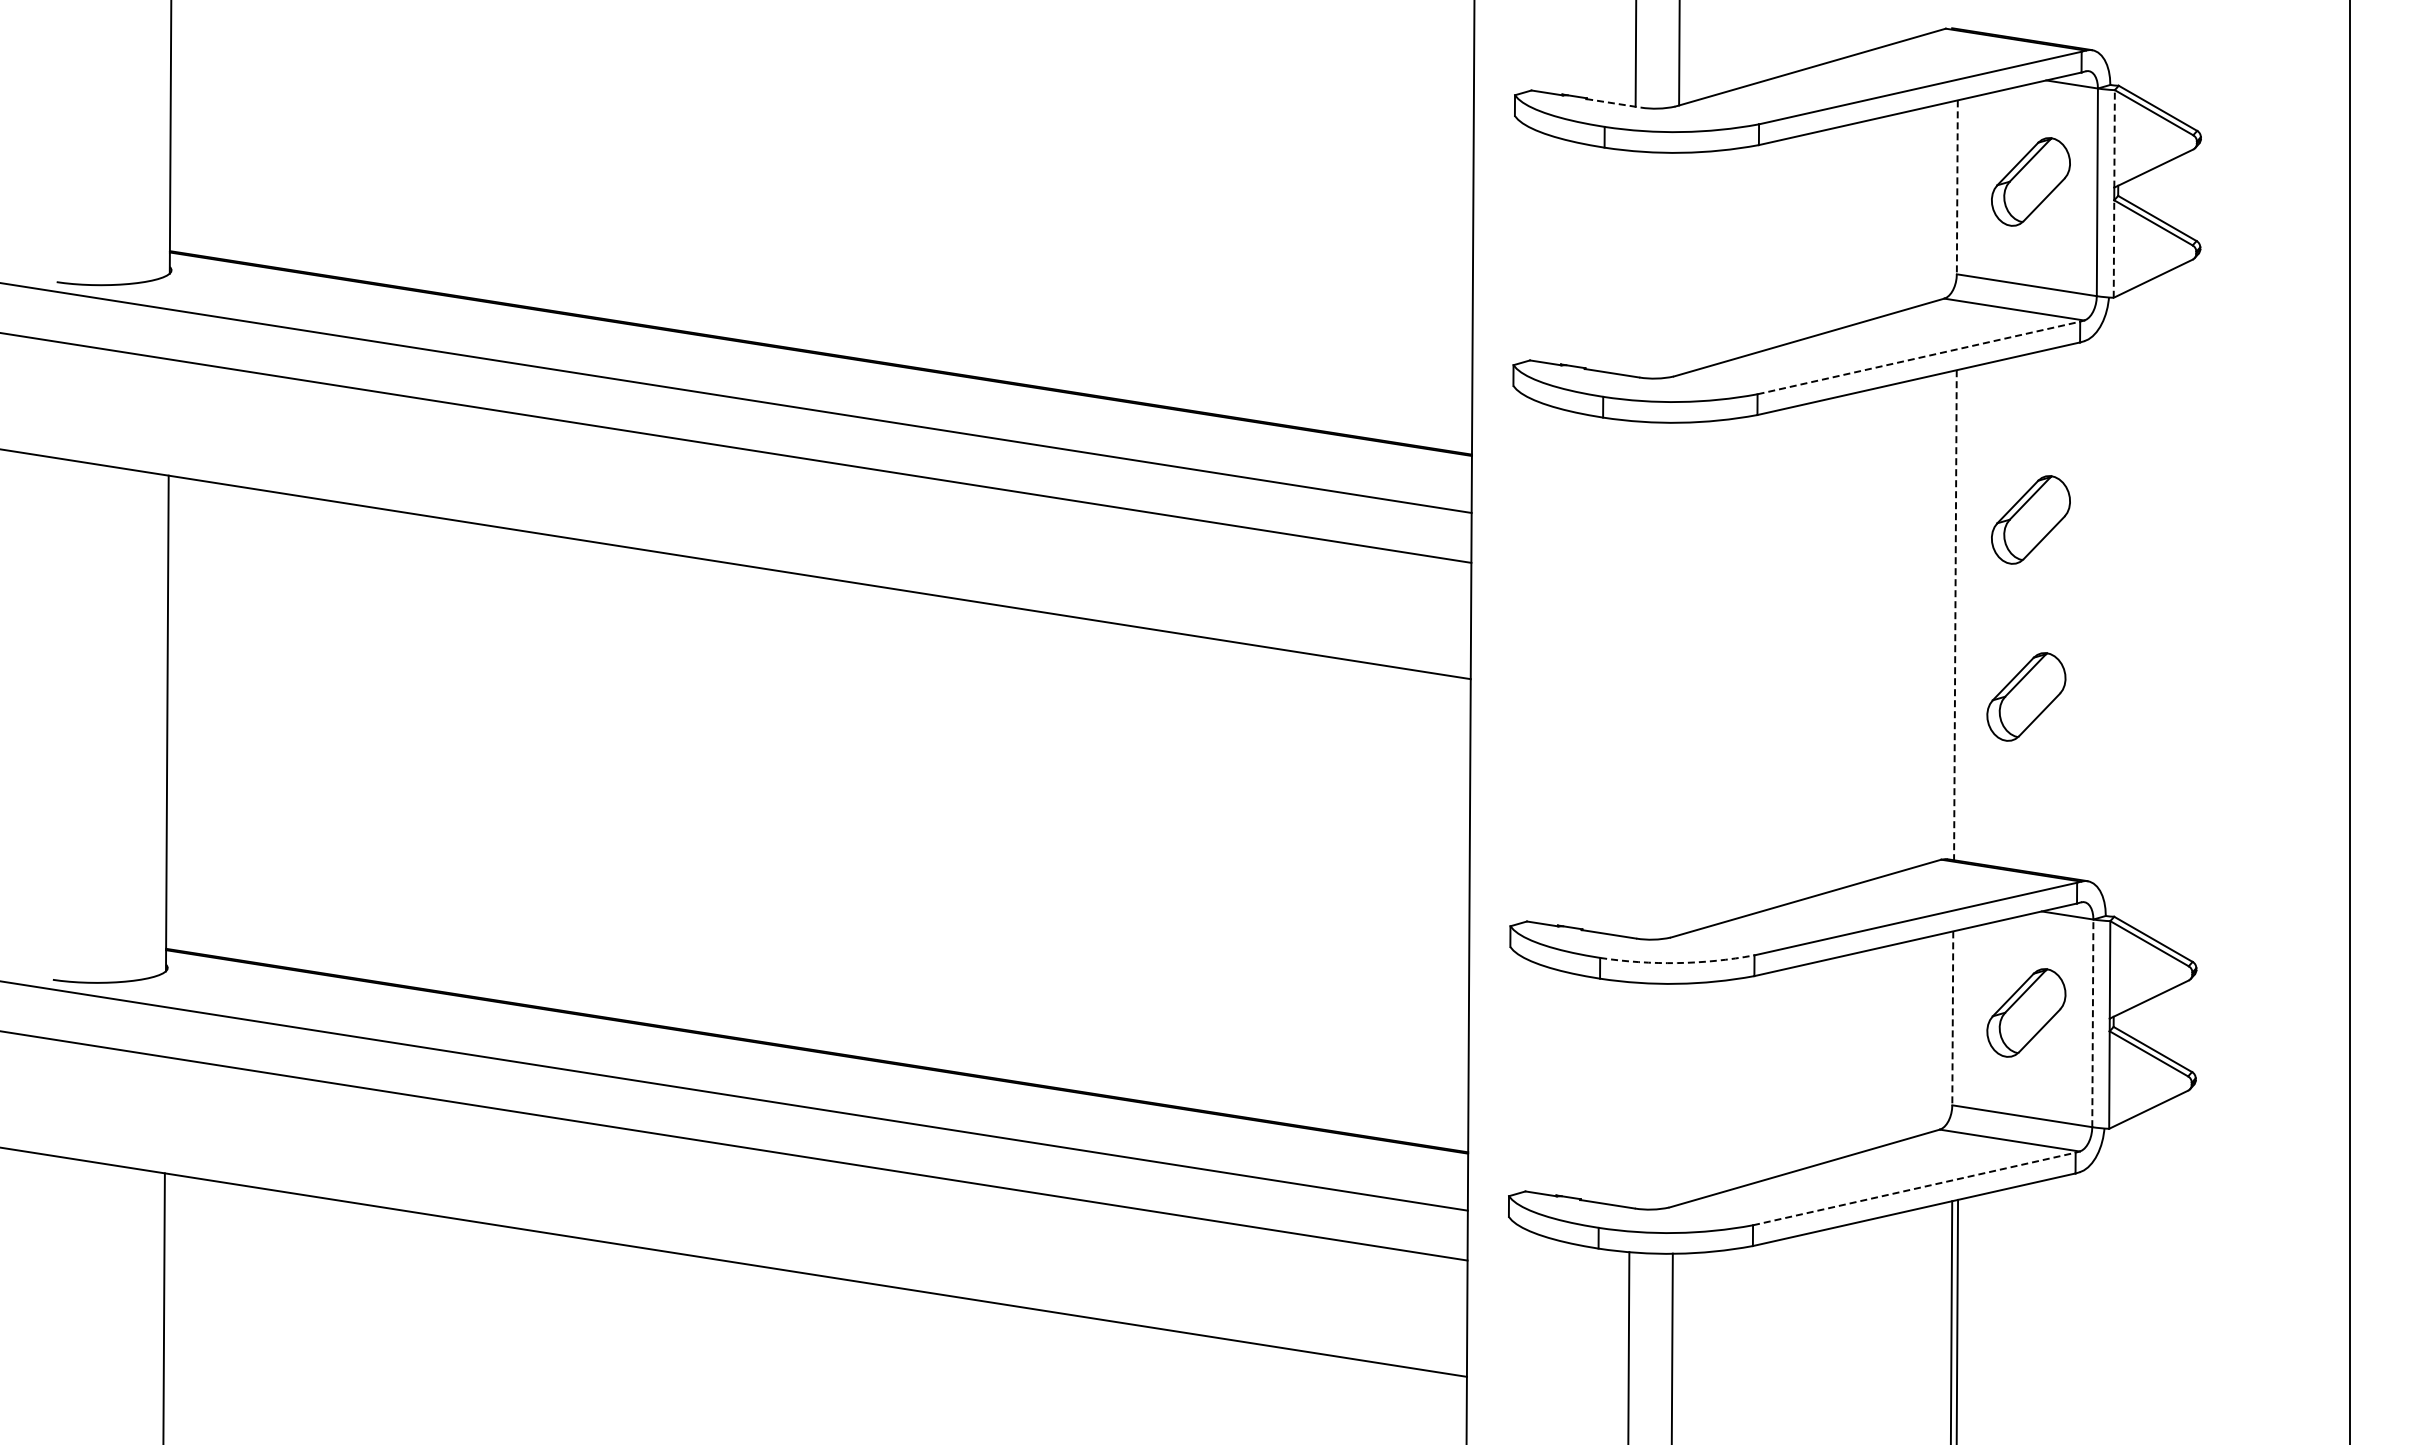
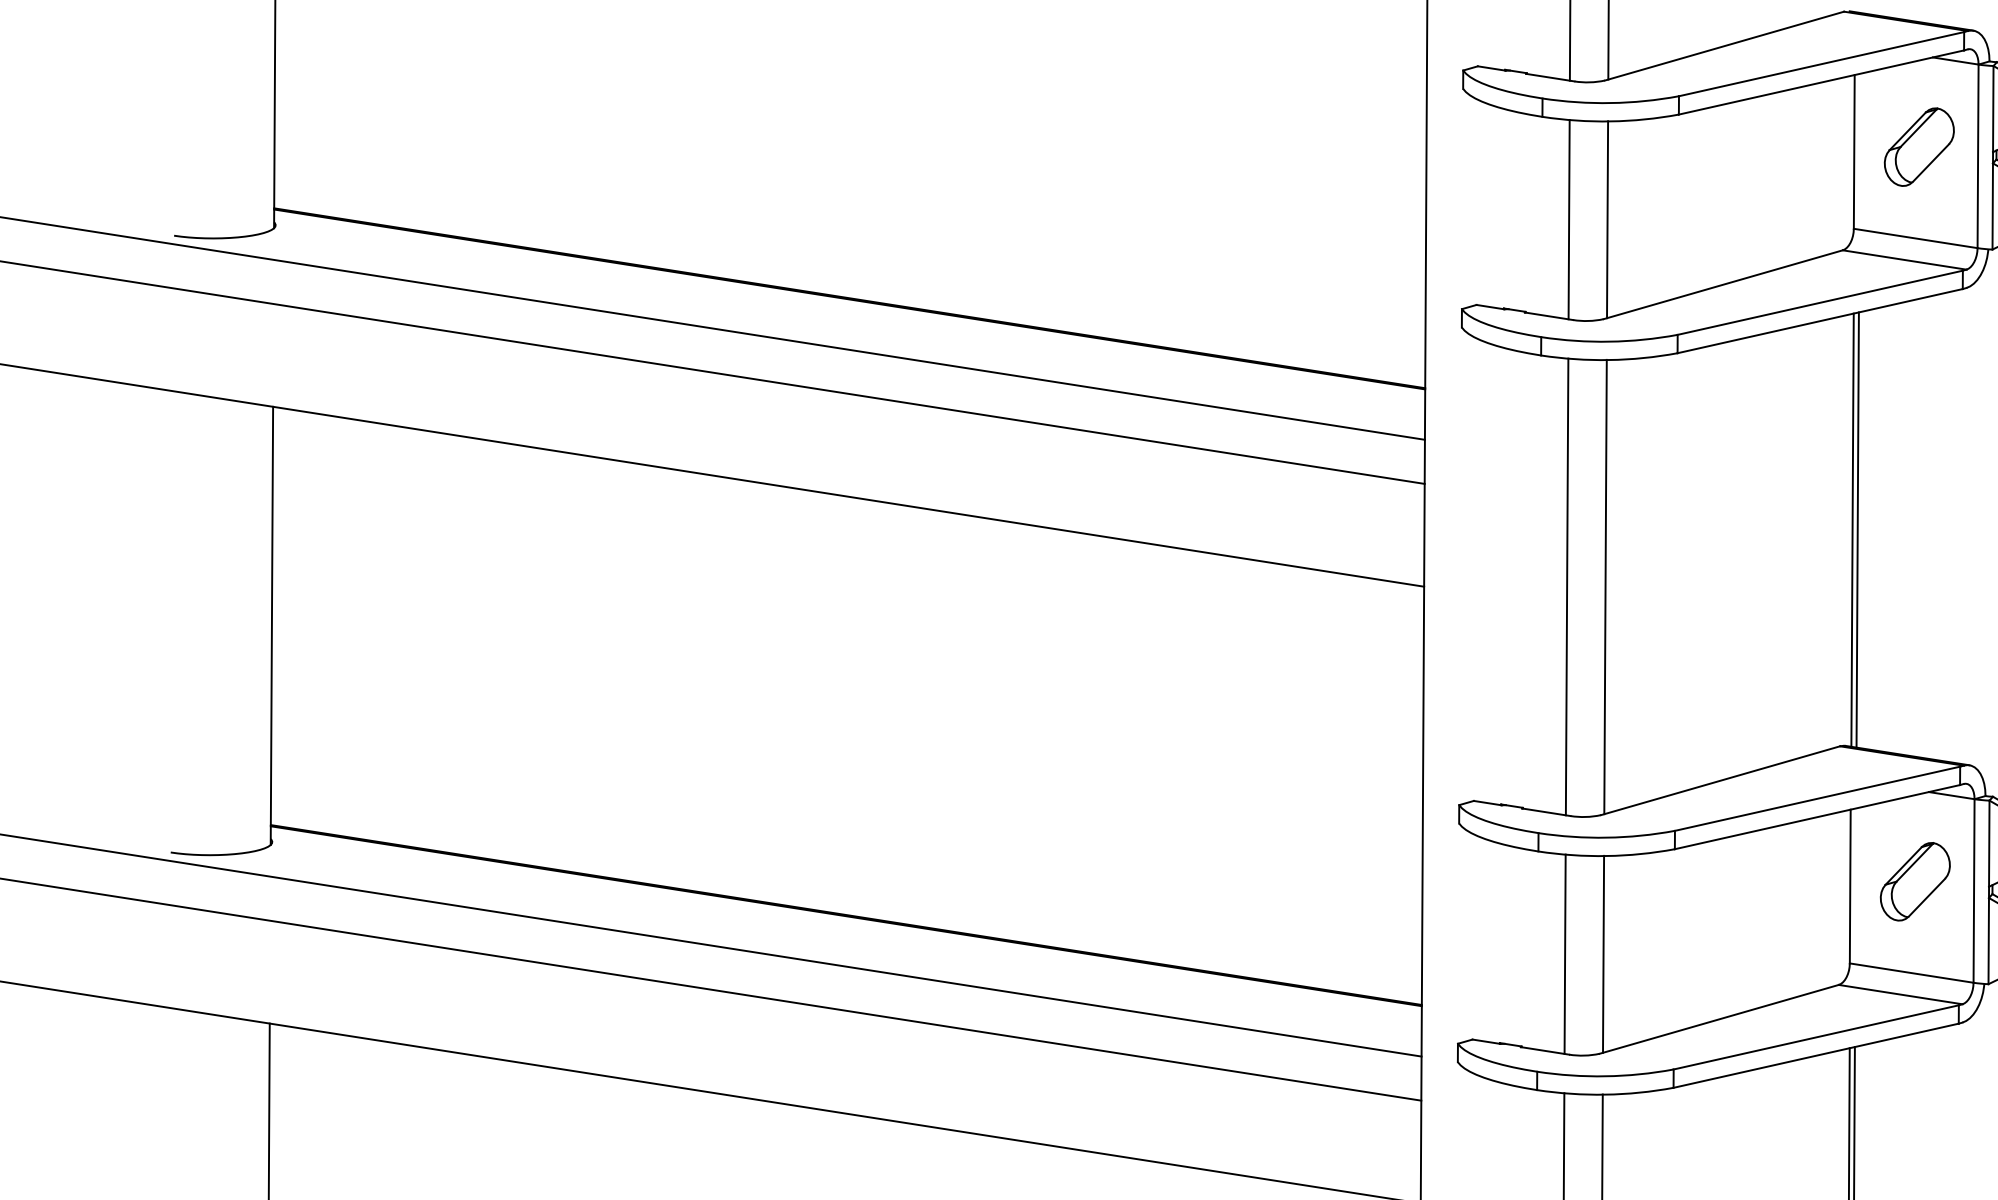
line: (1613, 103) -> (1550, 77), dashed -> solid
line: (2114, 138) -> (1993, 108), dashed -> solid
line: (1957, 187) -> (1854, 152), dashed -> solid
line: (2113, 249) -> (1992, 206), dashed -> solid
line: (1634, 263) -> (1568, 219), added
line: (1677, 263) -> (1606, 219), added
line: (1919, 357) -> (1820, 302), dashed -> solid
part: (2030, 519) -> (1918, 445), removed
line: (1960, 614) -> (1857, 529), added
line: (1955, 615) -> (1852, 530), dashed -> solid
line: (1632, 679) -> (1567, 587), added
line: (1675, 679) -> (1605, 587), added
part: (2026, 696) -> (1915, 602), removed
arc: (1677, 963) -> (1606, 838), dashed -> solid
line: (1952, 1018) -> (1850, 886), dashed -> solid
line: (2092, 1023) -> (1973, 891), dashed -> solid
line: (1629, 1094) -> (1564, 953), added
line: (1673, 1094) -> (1603, 953), added
line: (1914, 1188) -> (1816, 1036), dashed -> solid

